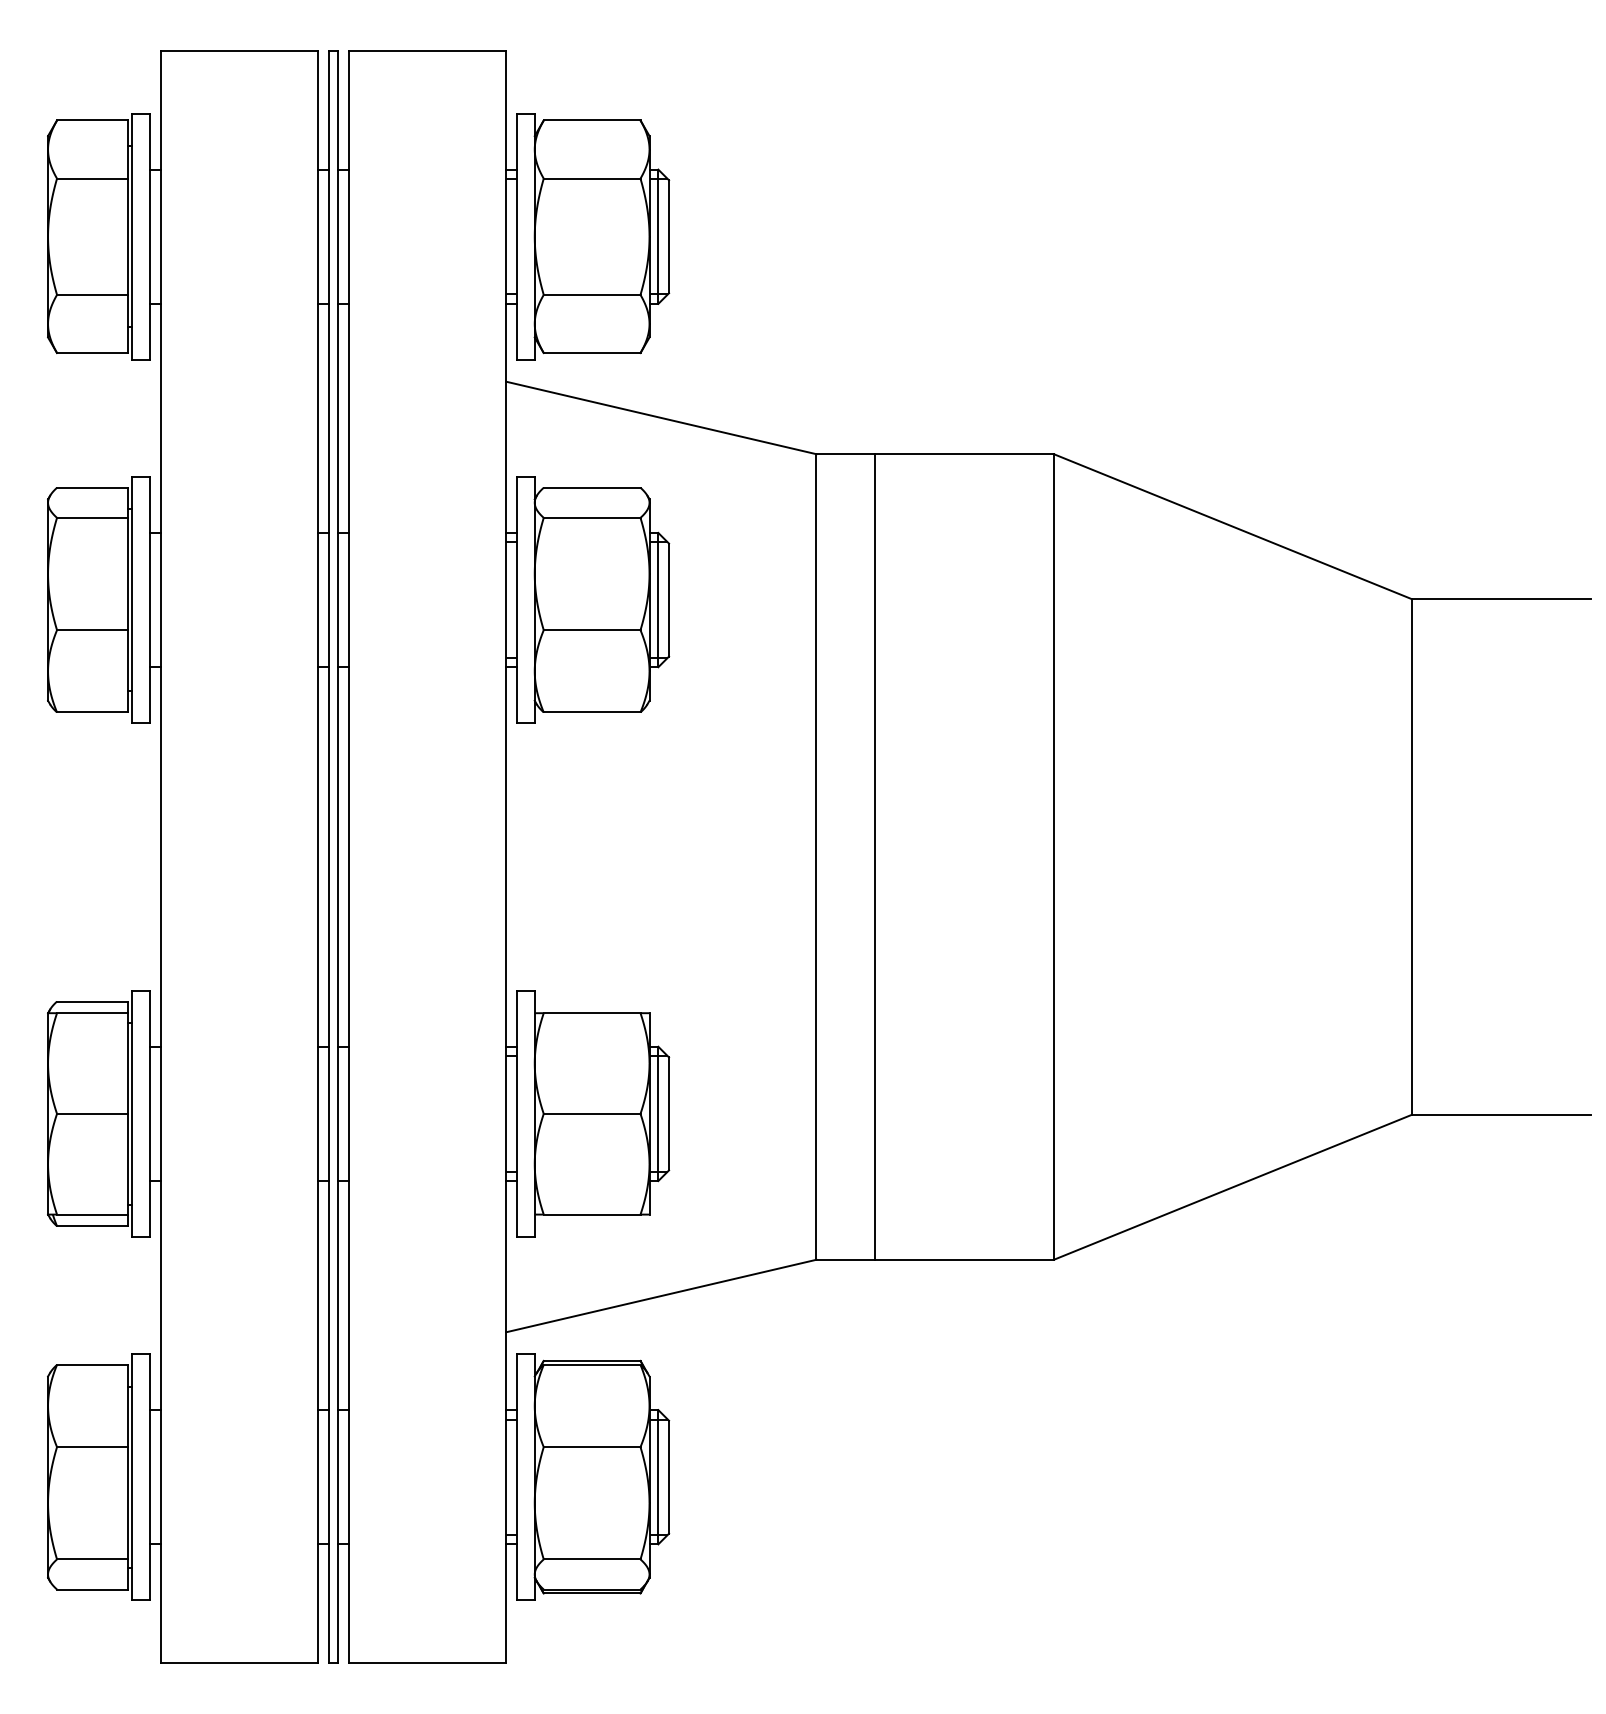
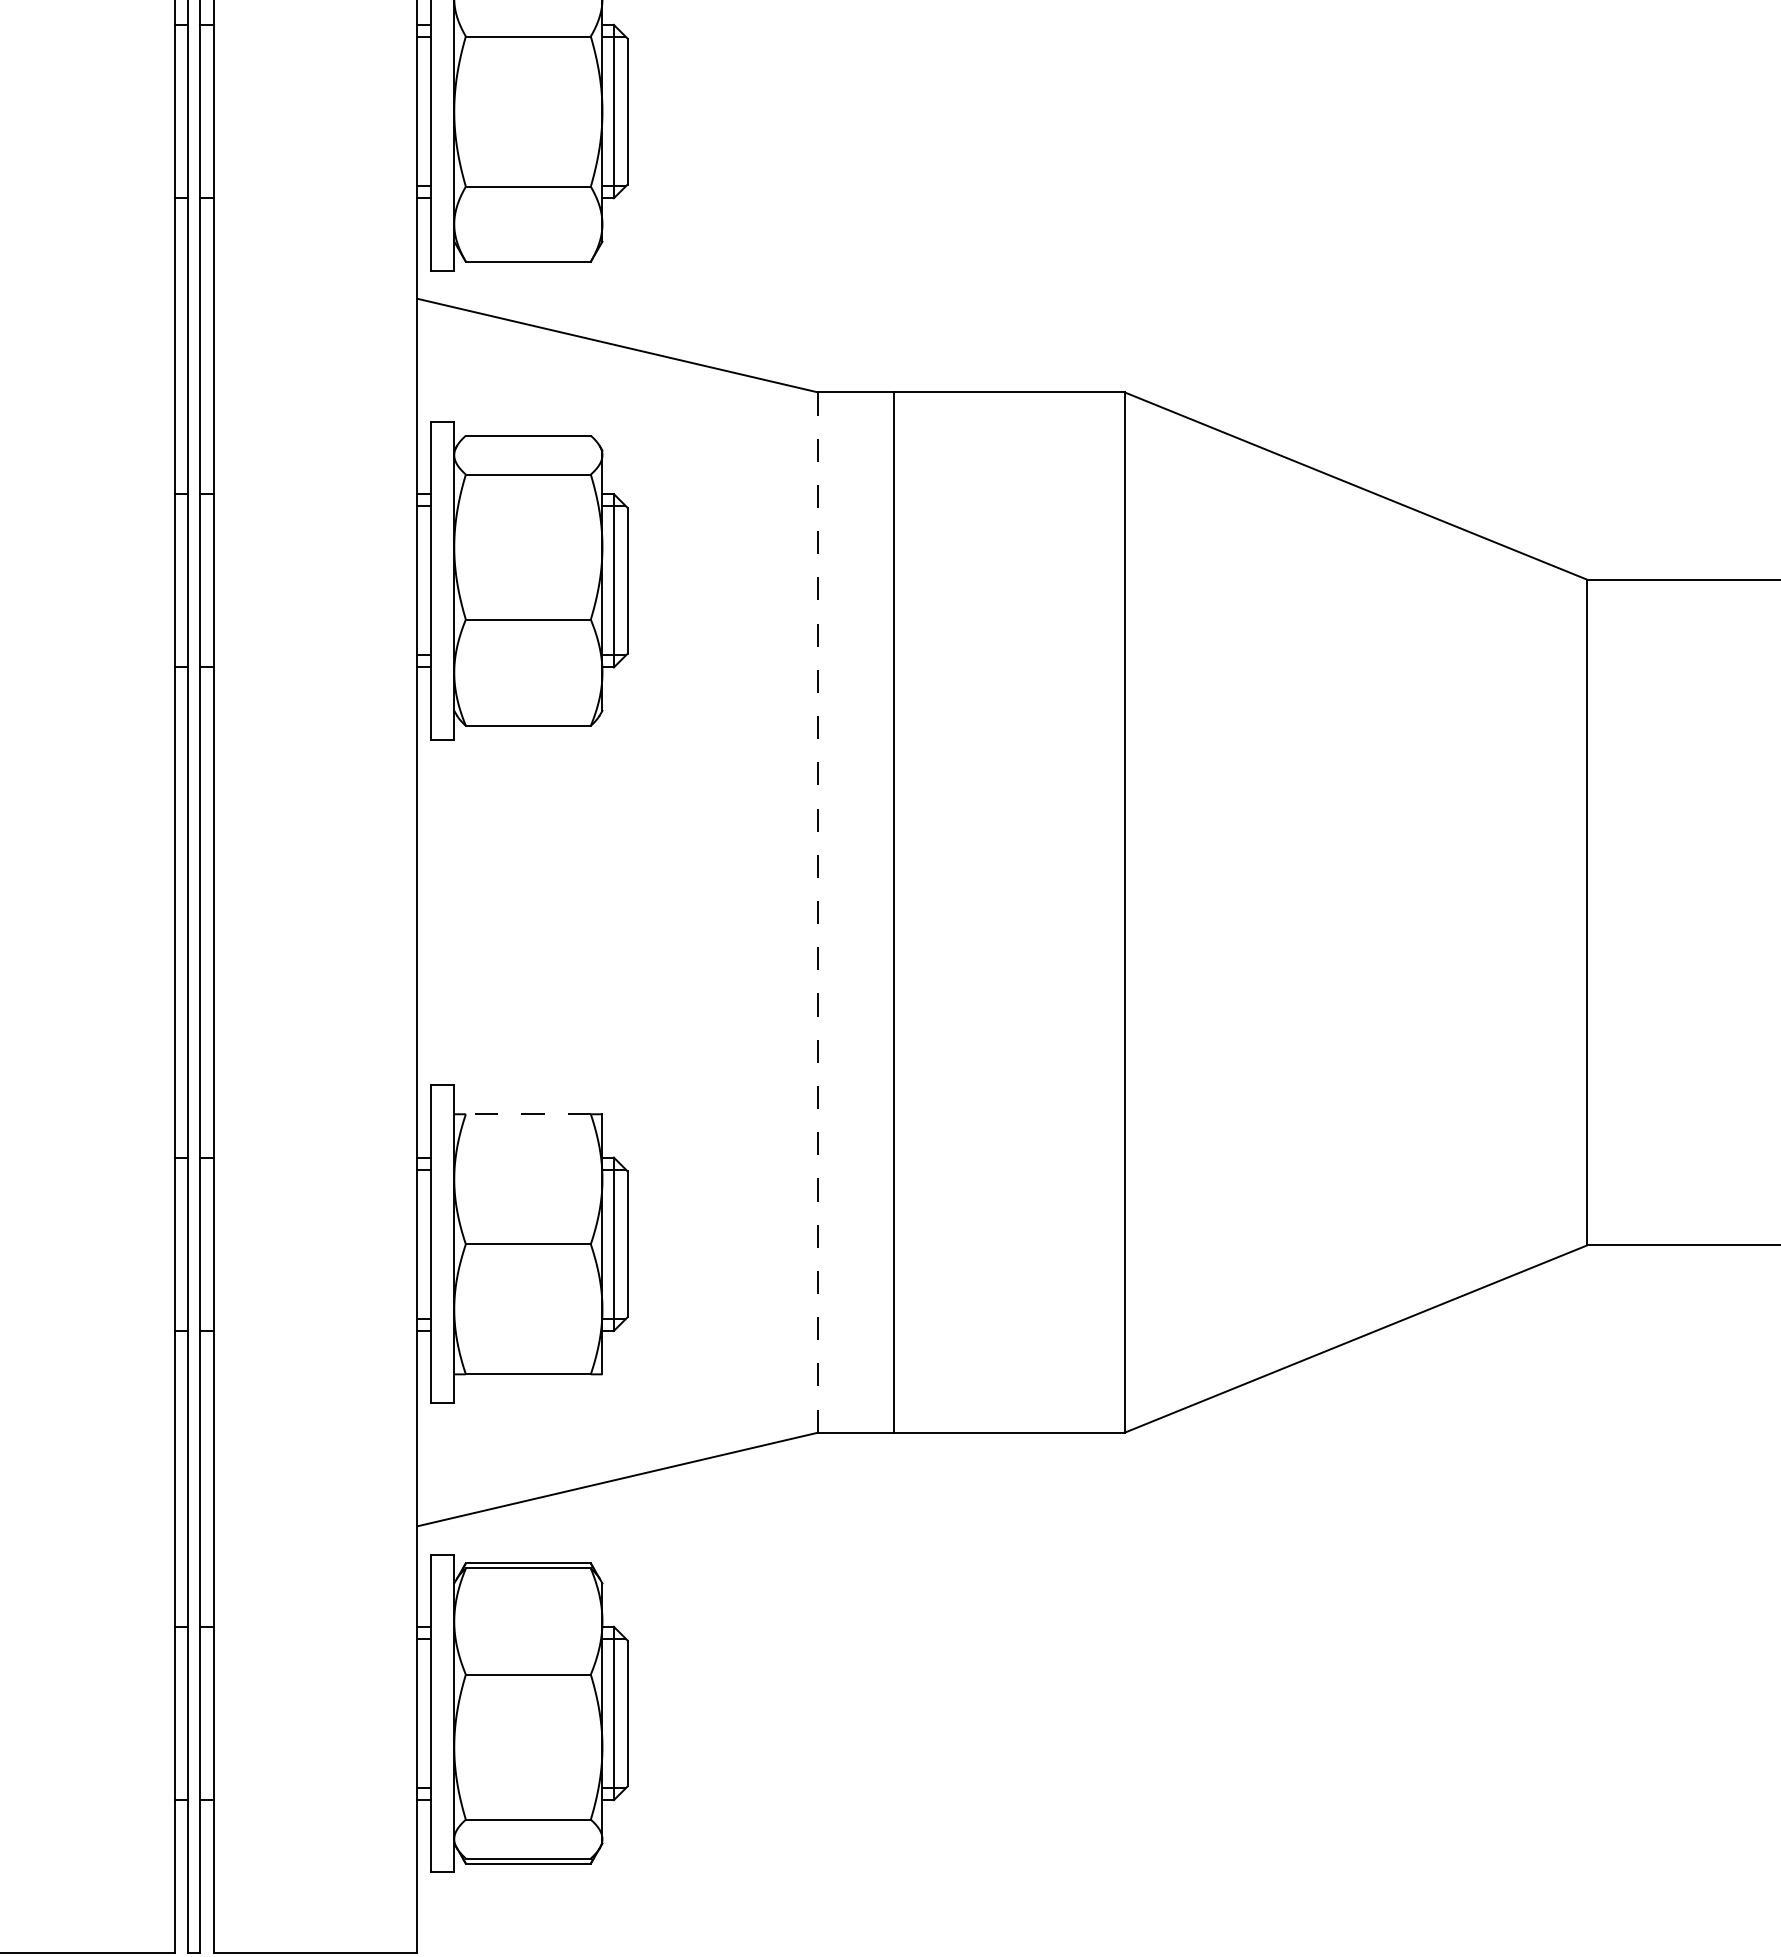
line: (816, 857) -> (818, 913), solid -> dashed
line: (591, 1013) -> (527, 1114), solid -> dashed

